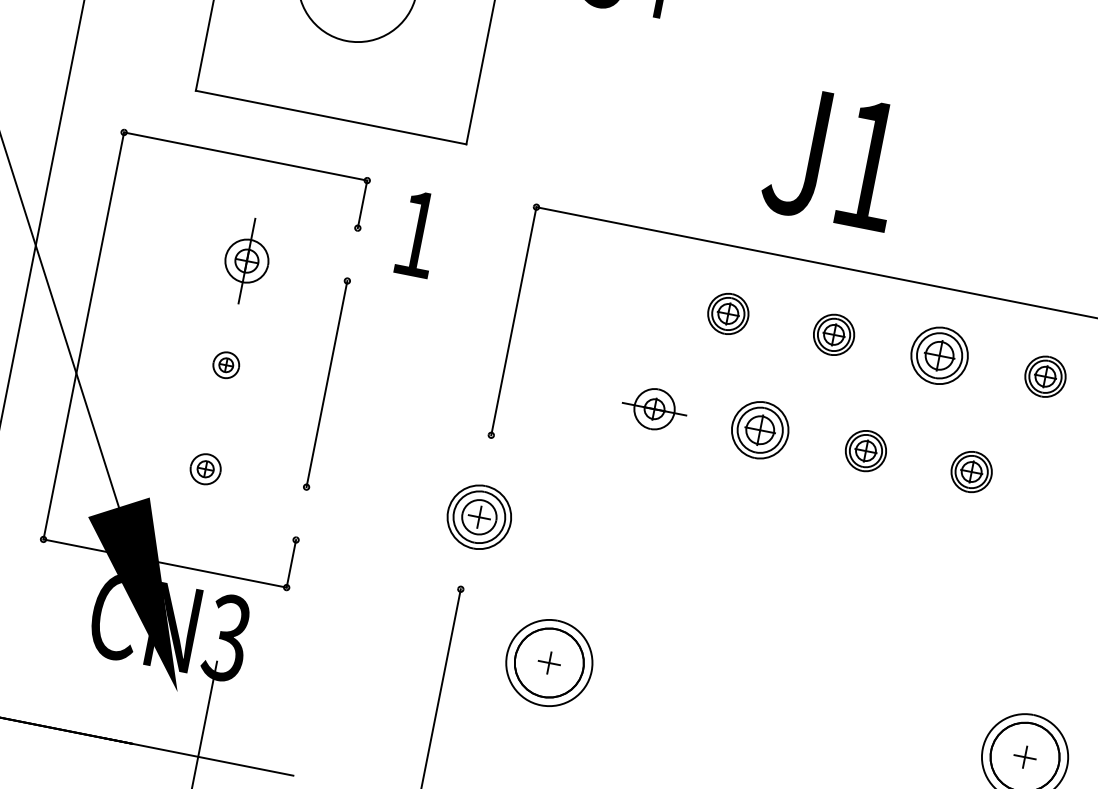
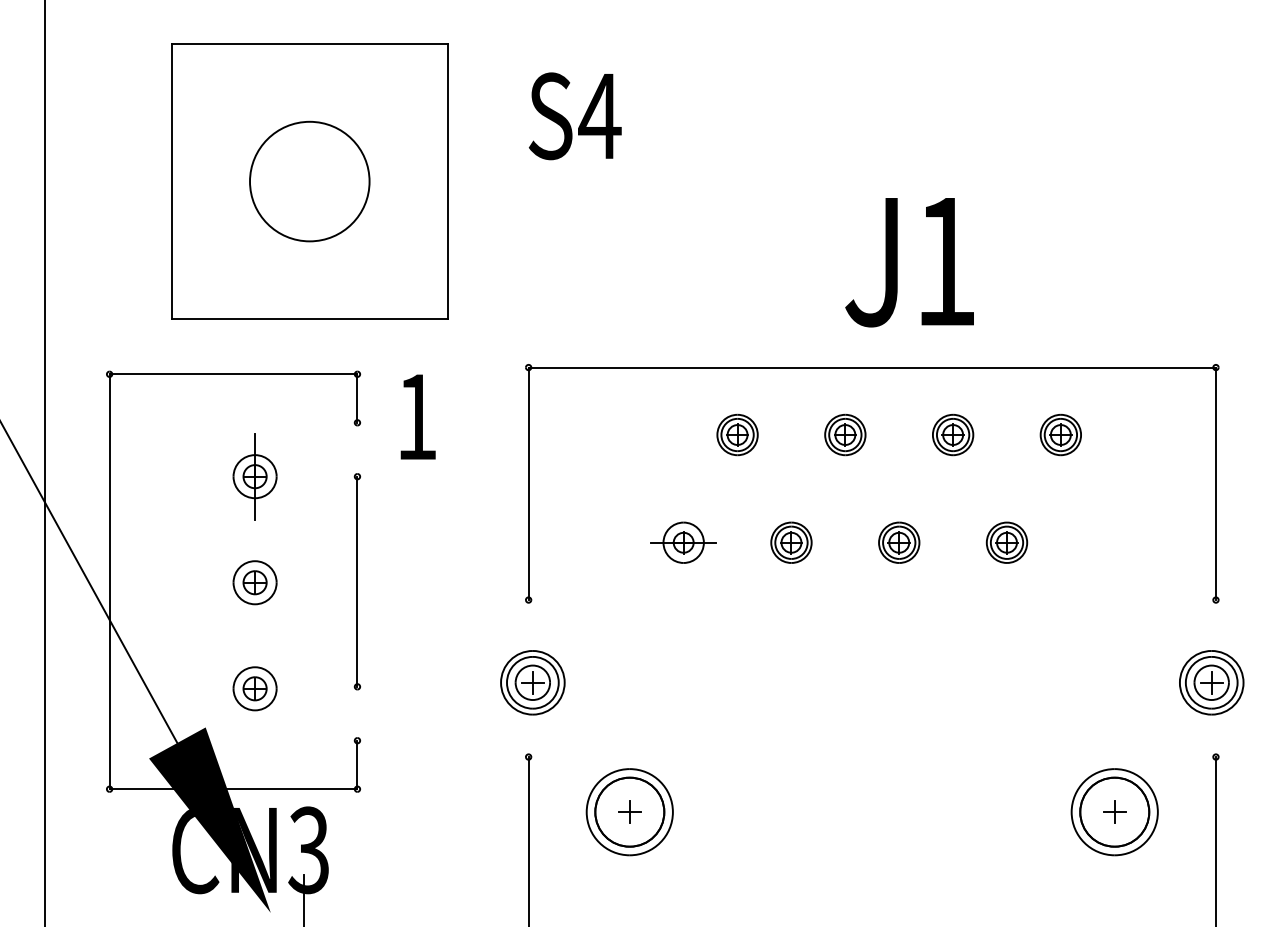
text: (833, 158) -> (909, 262), moved
part: (940, 355) -> (953, 434), size x0.71
part: (225, 364) -> (254, 582), size x1.67
part: (760, 429) -> (791, 542), size x0.71
part: (205, 468) -> (254, 688), size x1.43

